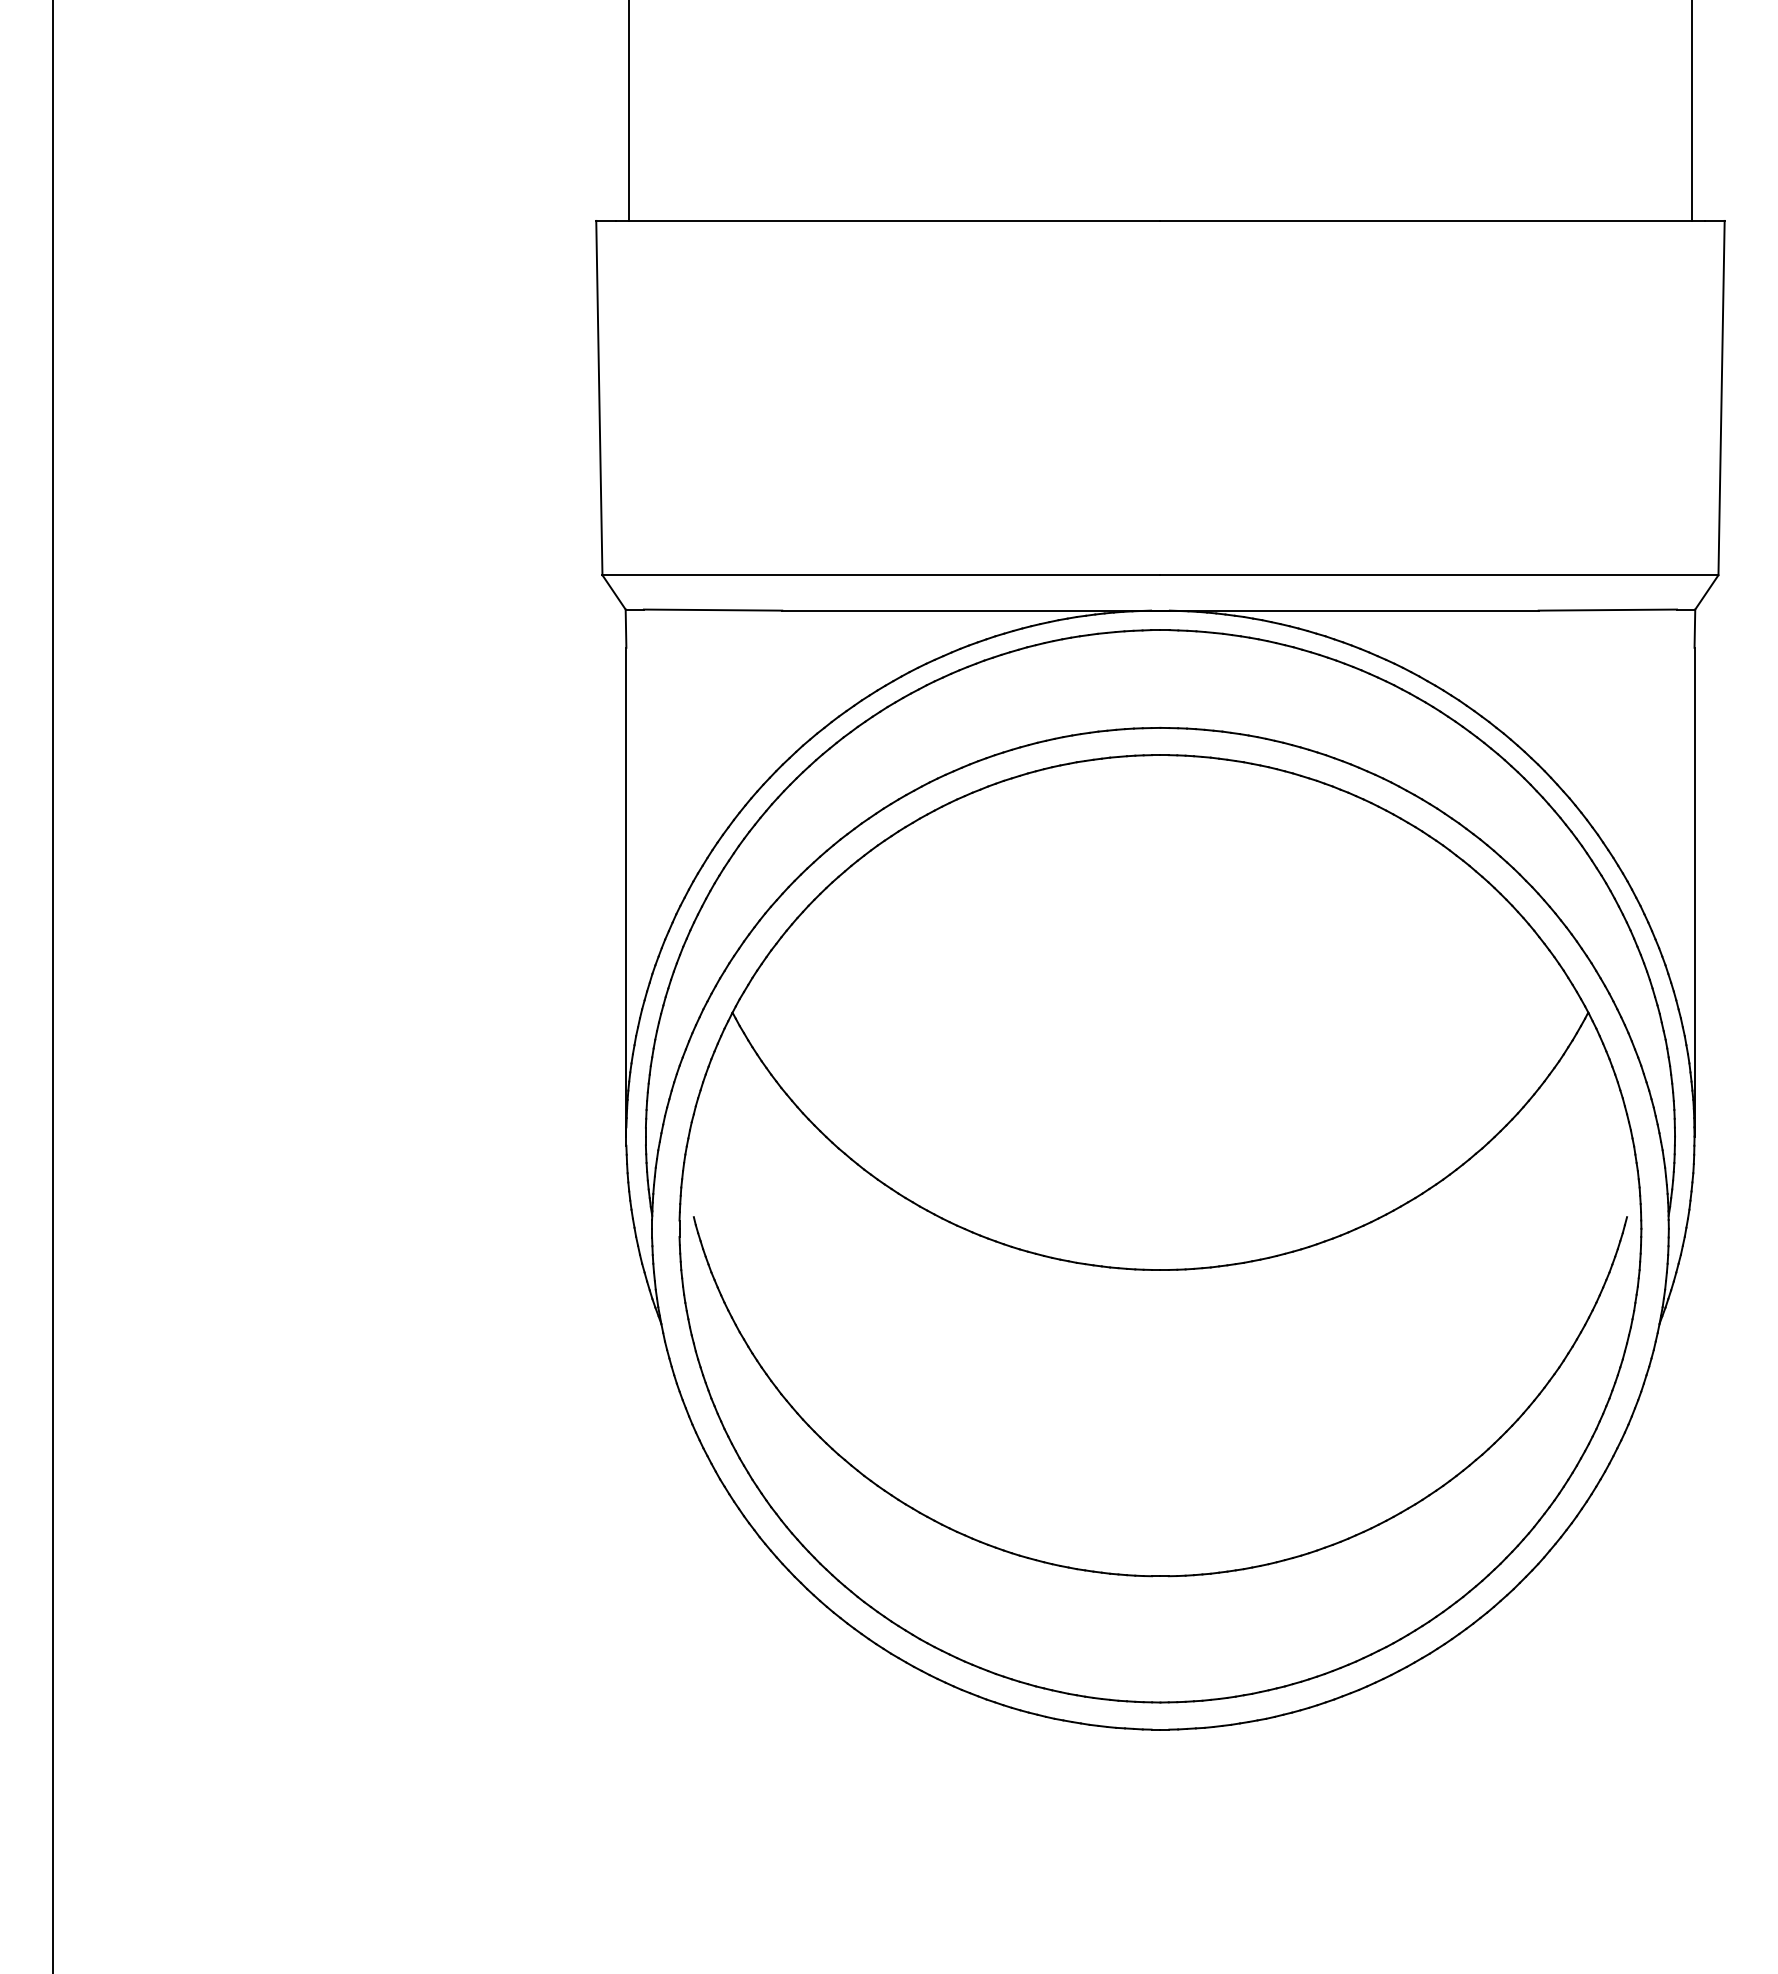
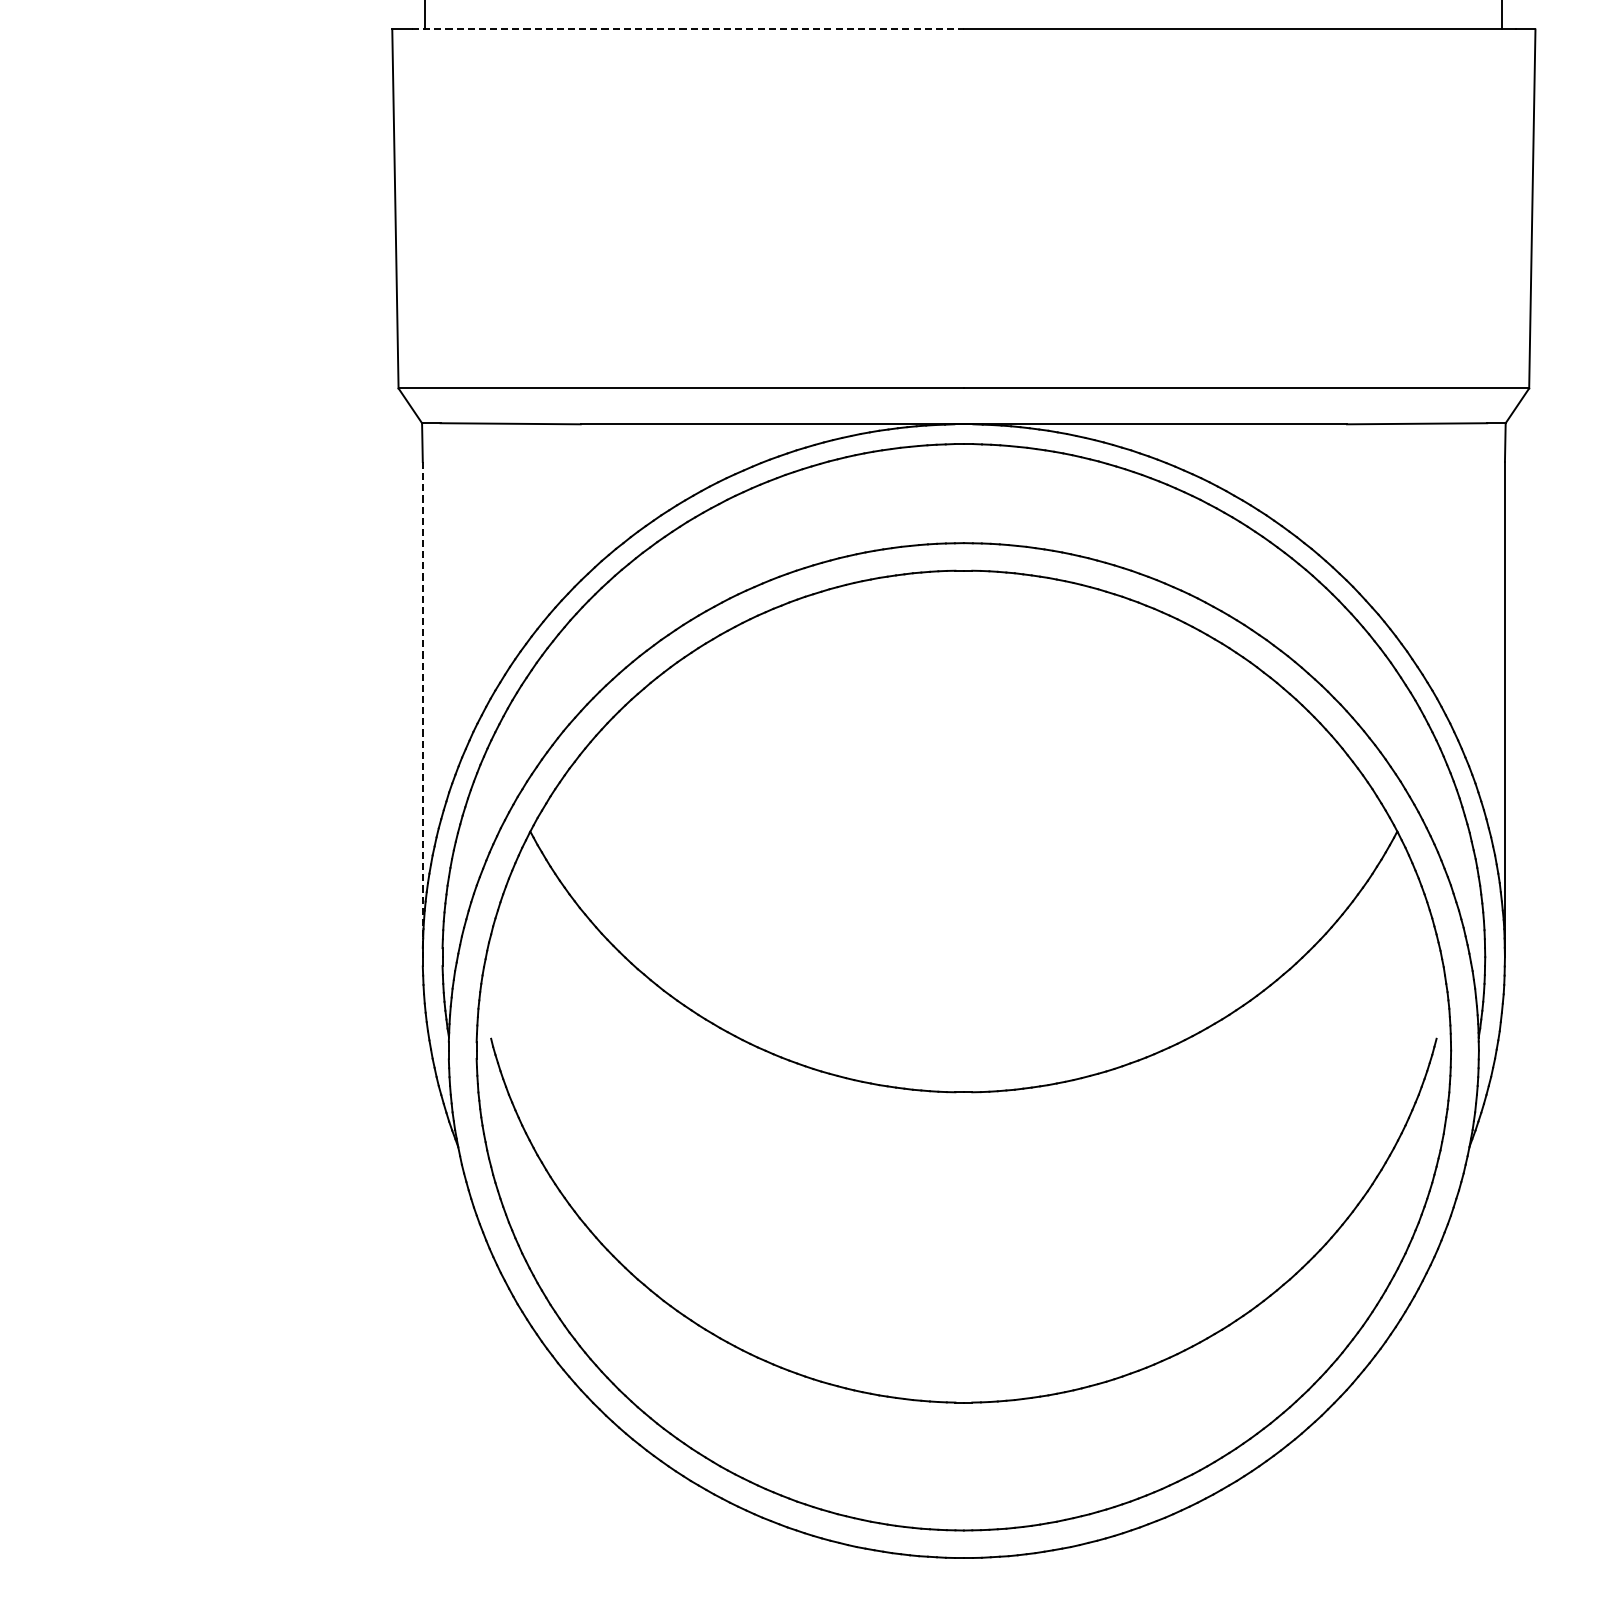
line: (888, 220) -> (688, 29), solid -> dashed
line: (626, 892) -> (422, 709), solid -> dashed

